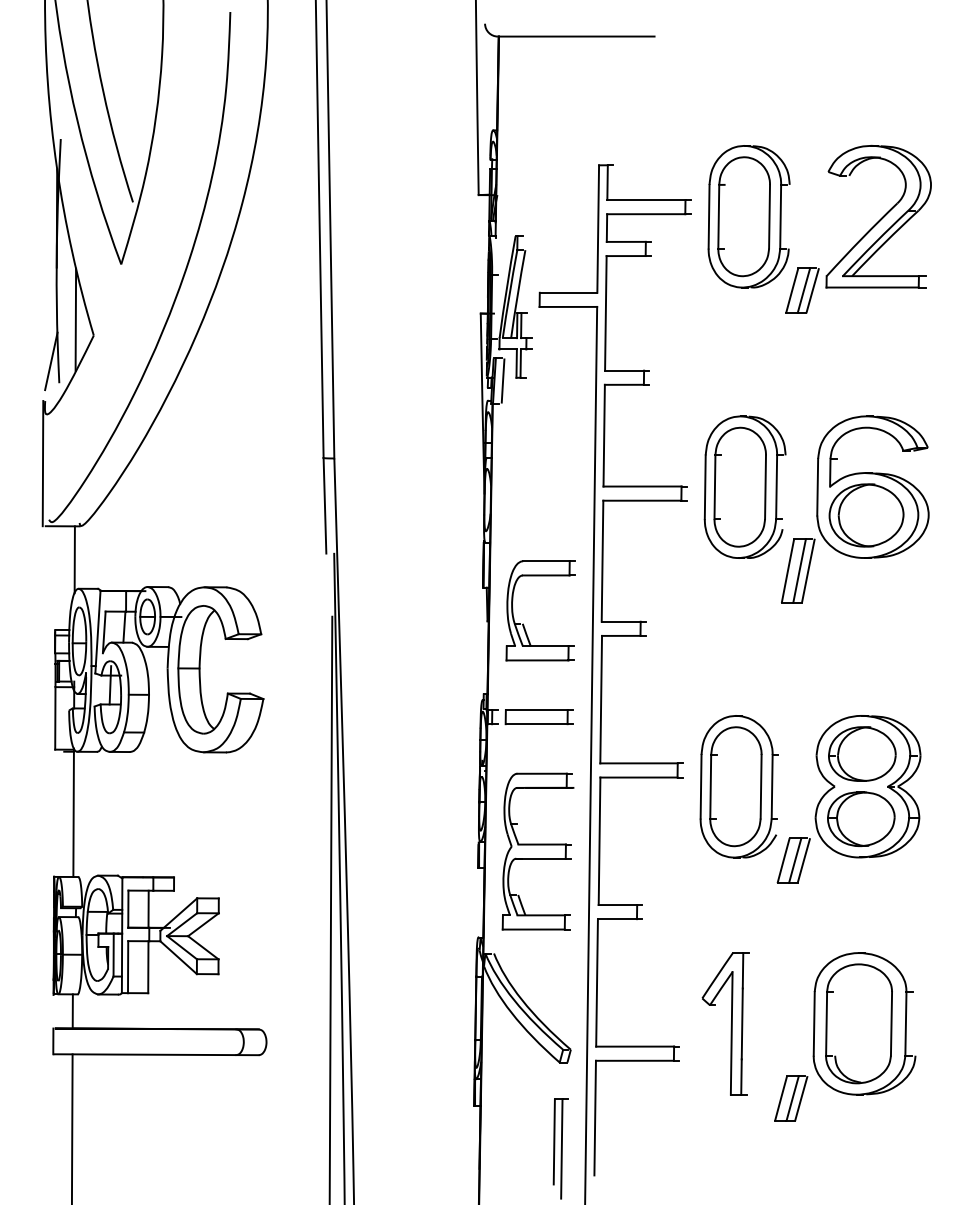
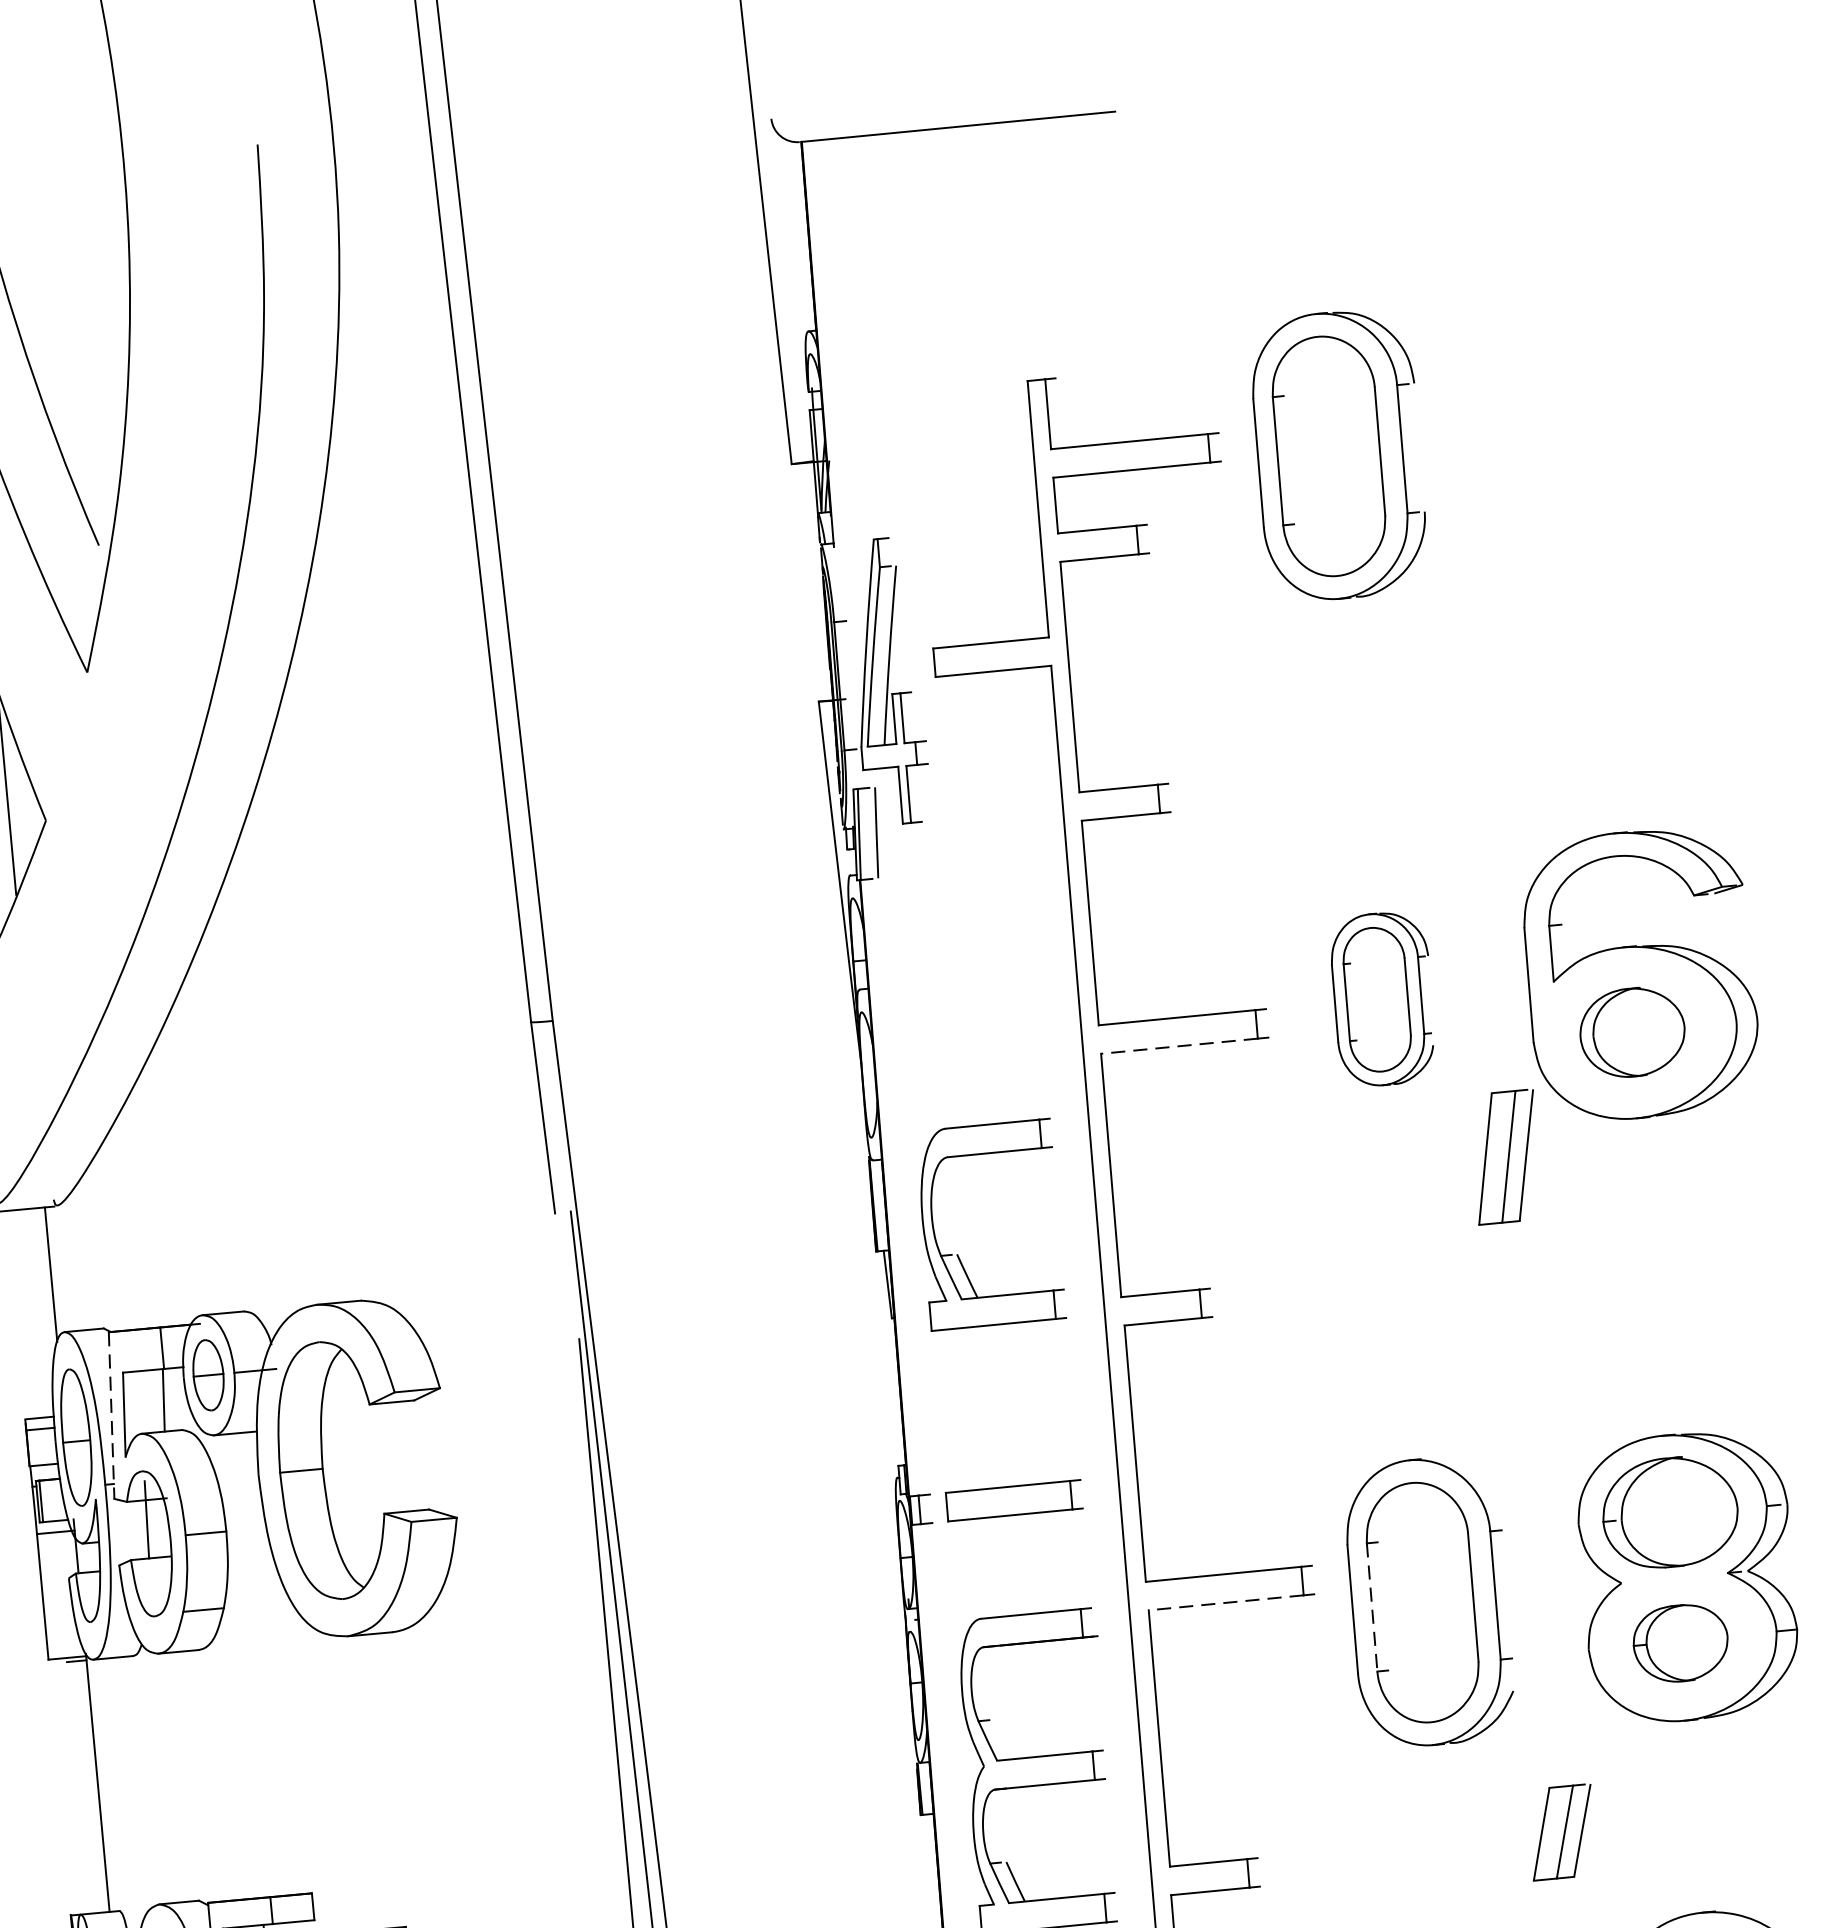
part: (864, 234) -> (1574, 468), removed
part: (744, 486) -> (1381, 997), size x0.6
line: (641, 500) -> (1177, 1045), solid -> dashed
part: (866, 515) -> (1632, 1032), size x0.7
part: (523, 623) -> (958, 1253), moved
line: (97, 632) -> (110, 1416), solid -> dashed
line: (638, 777) -> (1225, 1602), solid -> dashed
line: (710, 786) -> (1371, 1606), solid -> dashed
part: (861, 818) -> (1681, 1642), size x0.7
part: (793, 860) -> (1561, 1831), moved

